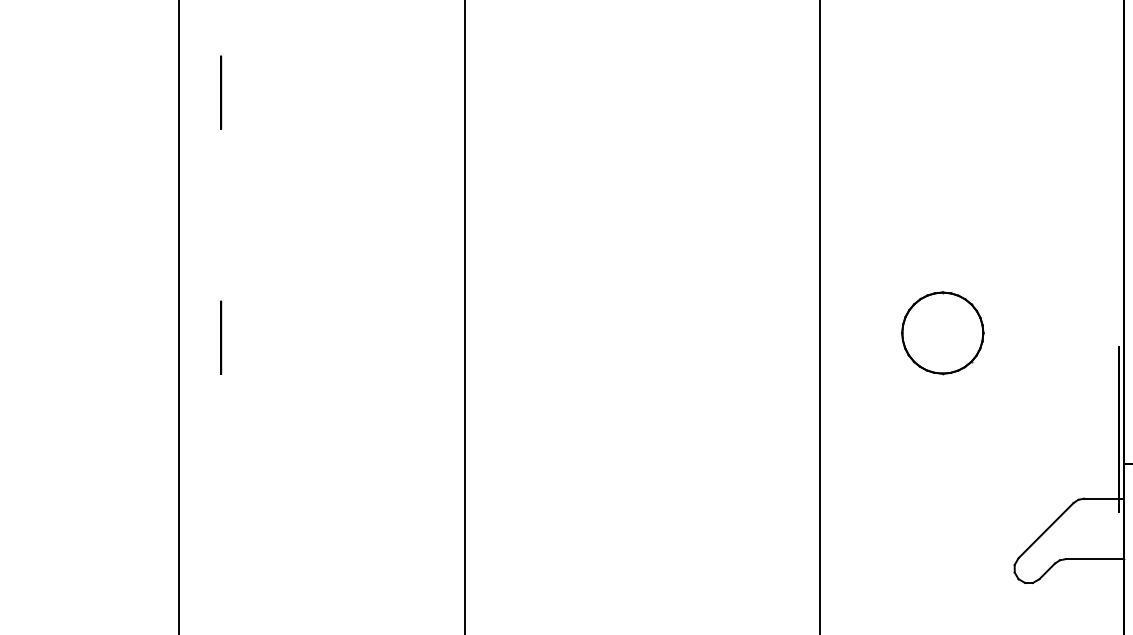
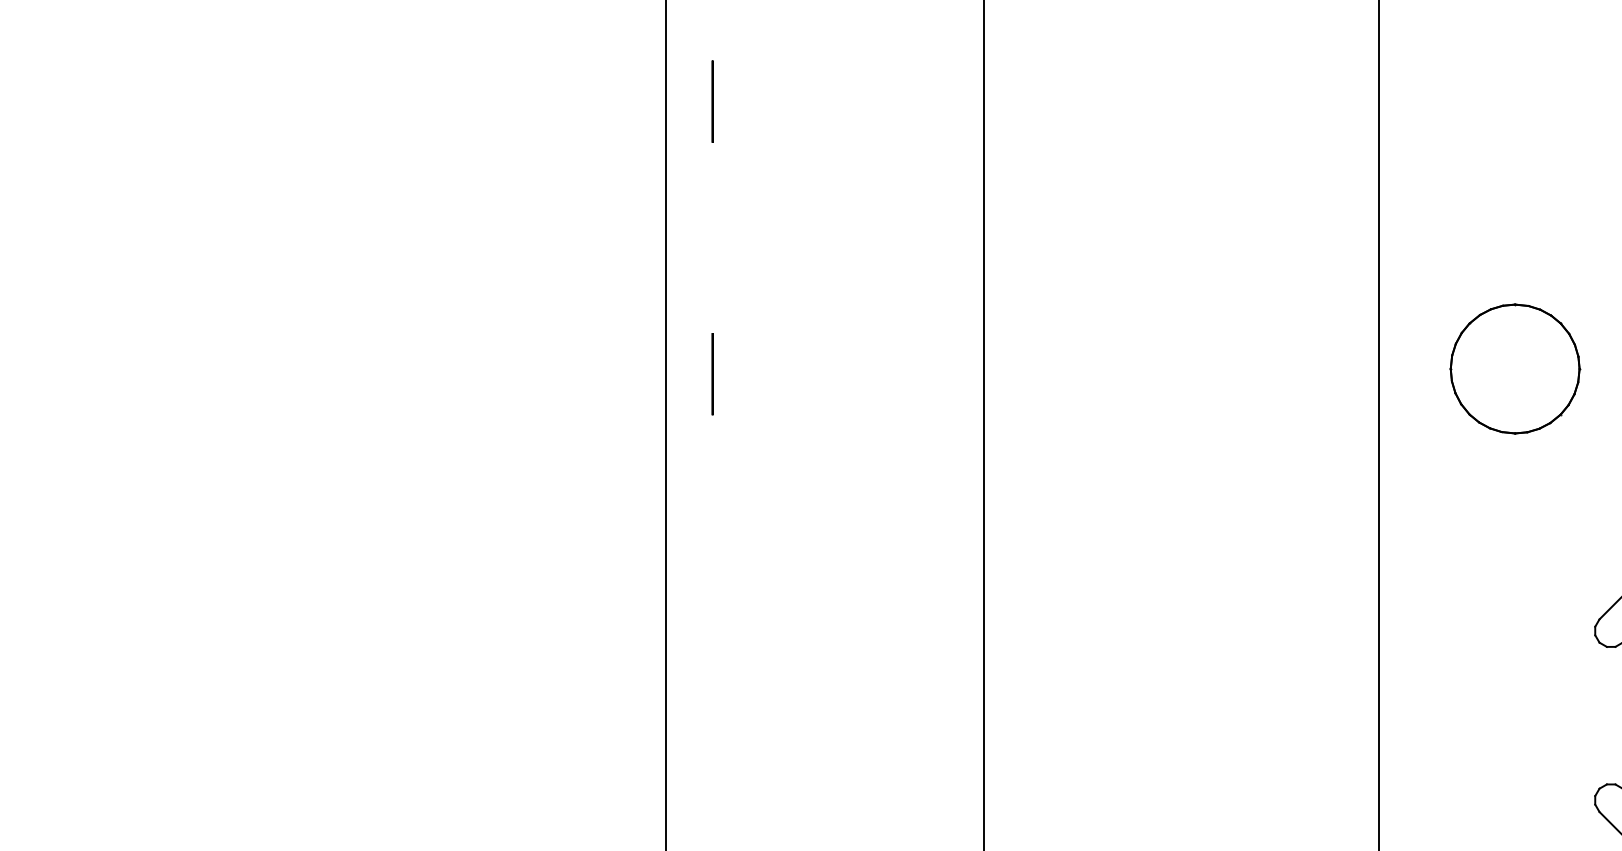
part: (943, 332) -> (1515, 368), size x1.43

